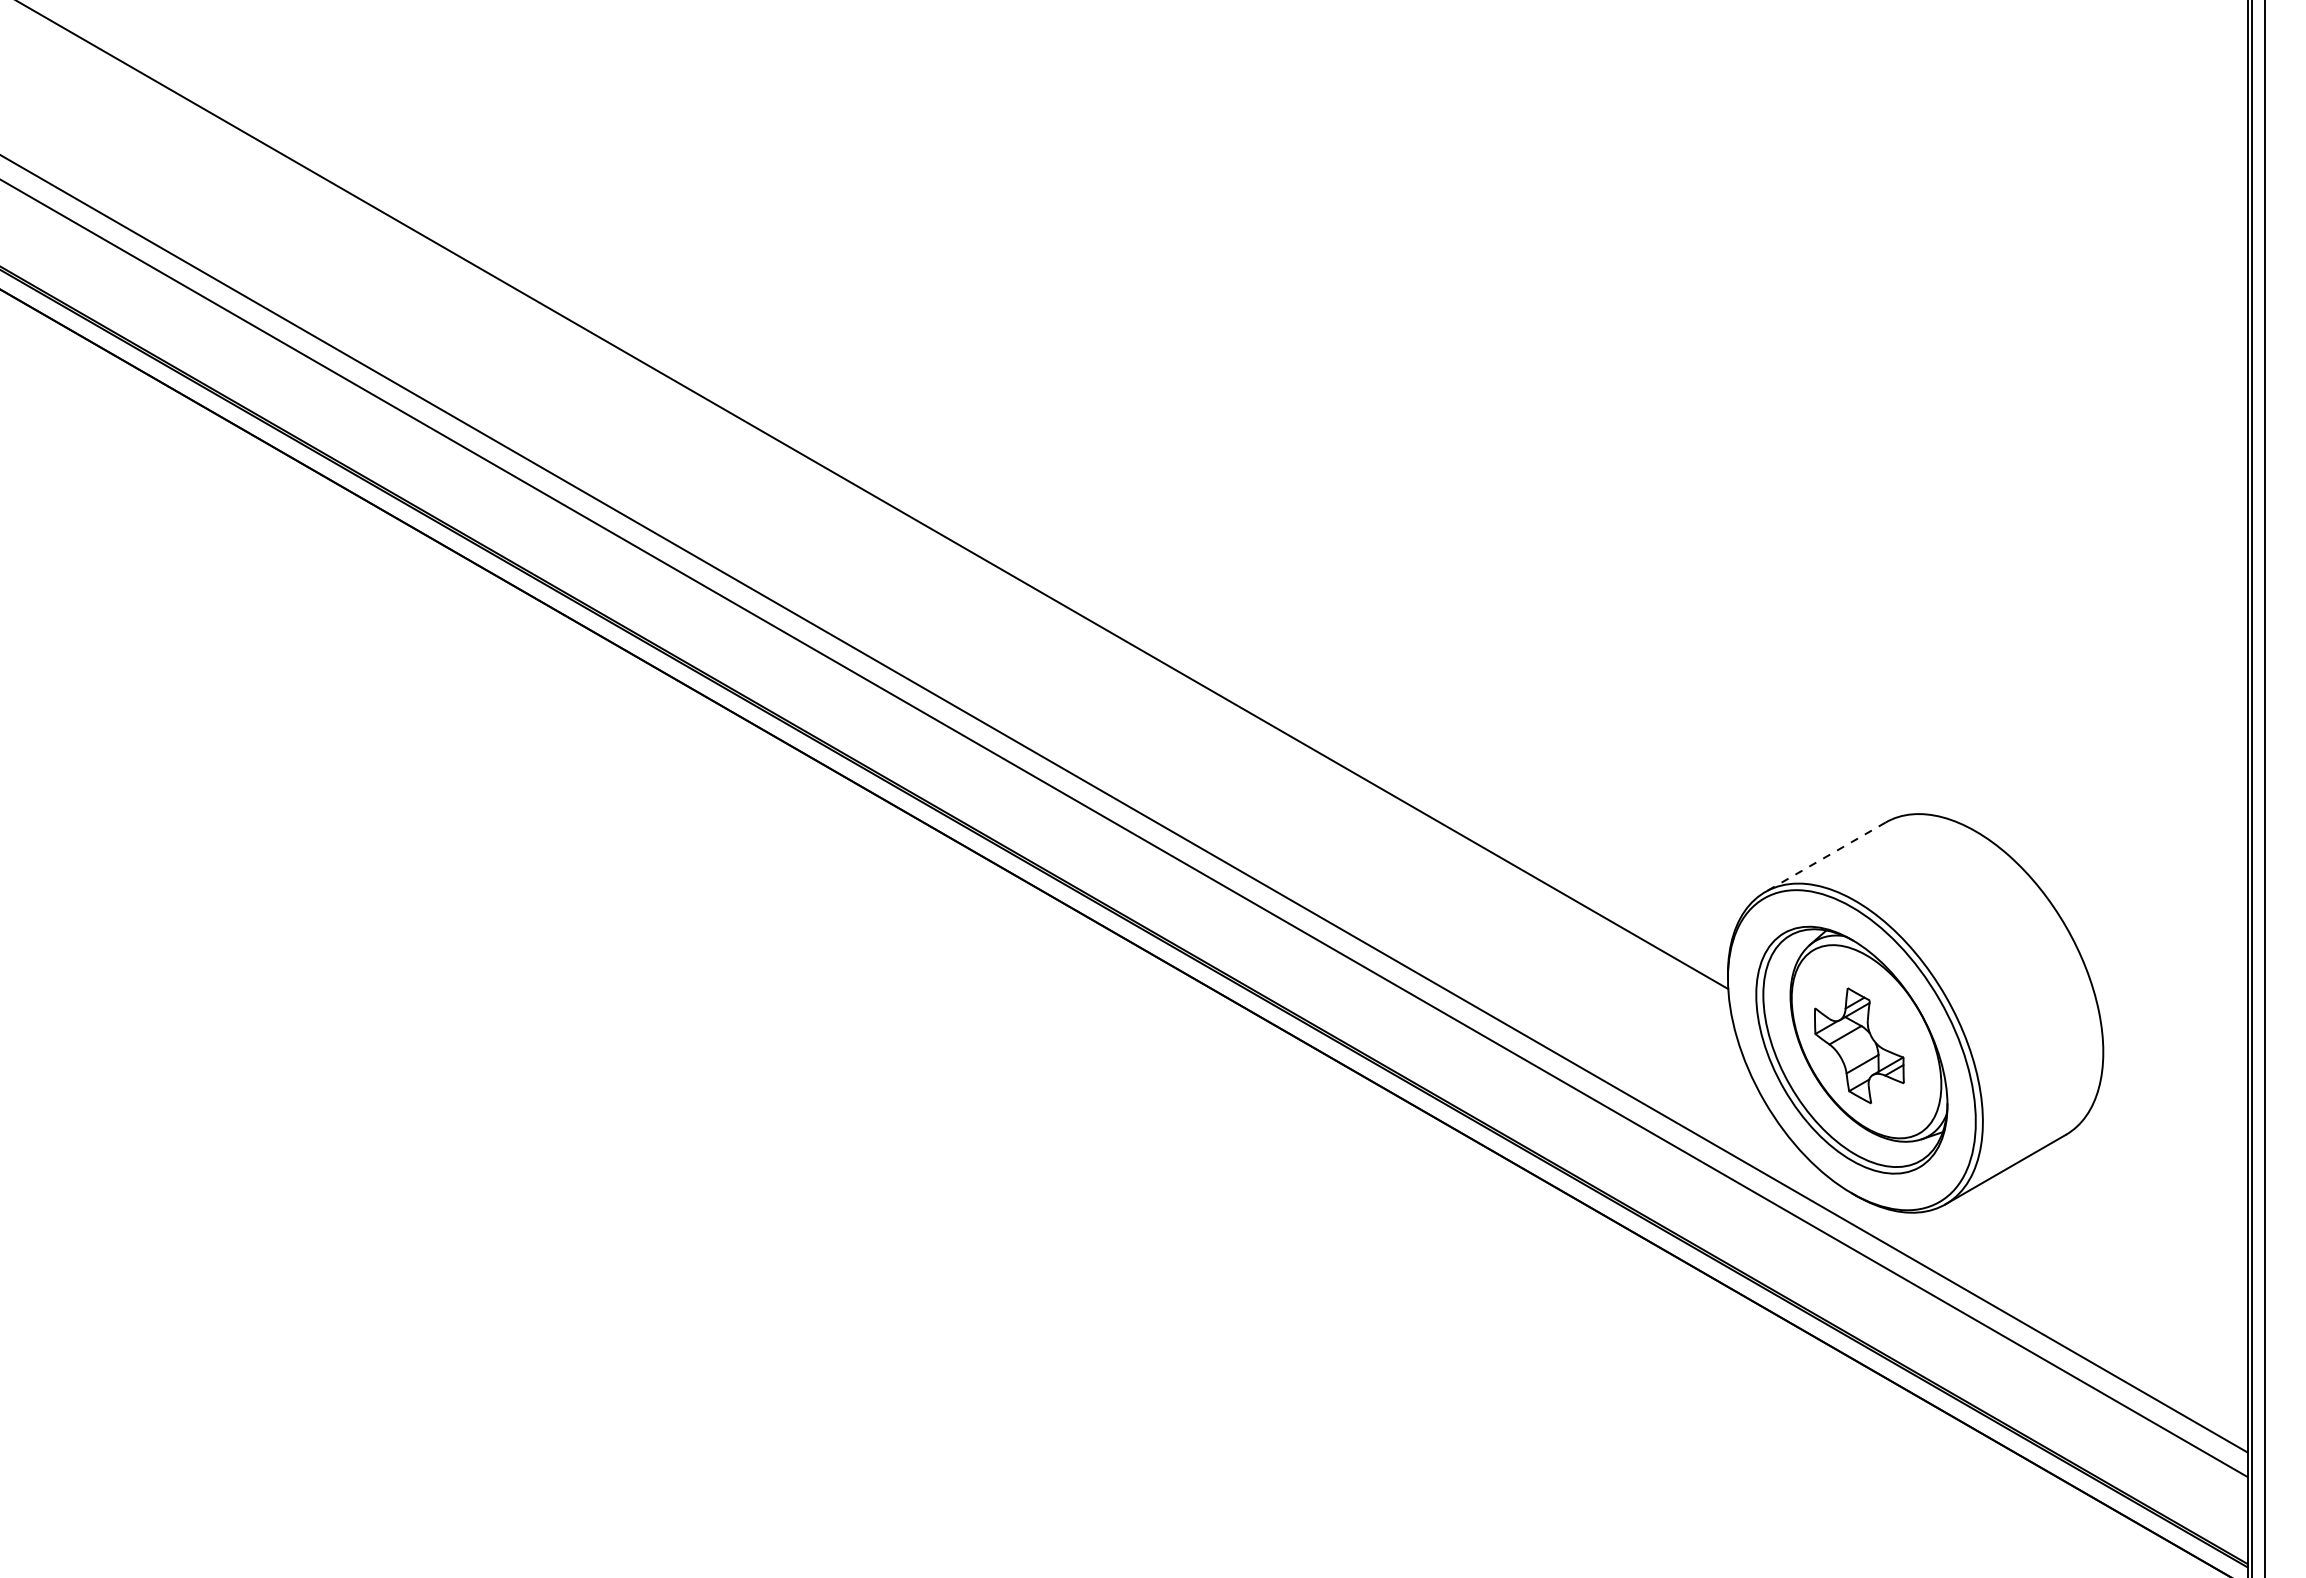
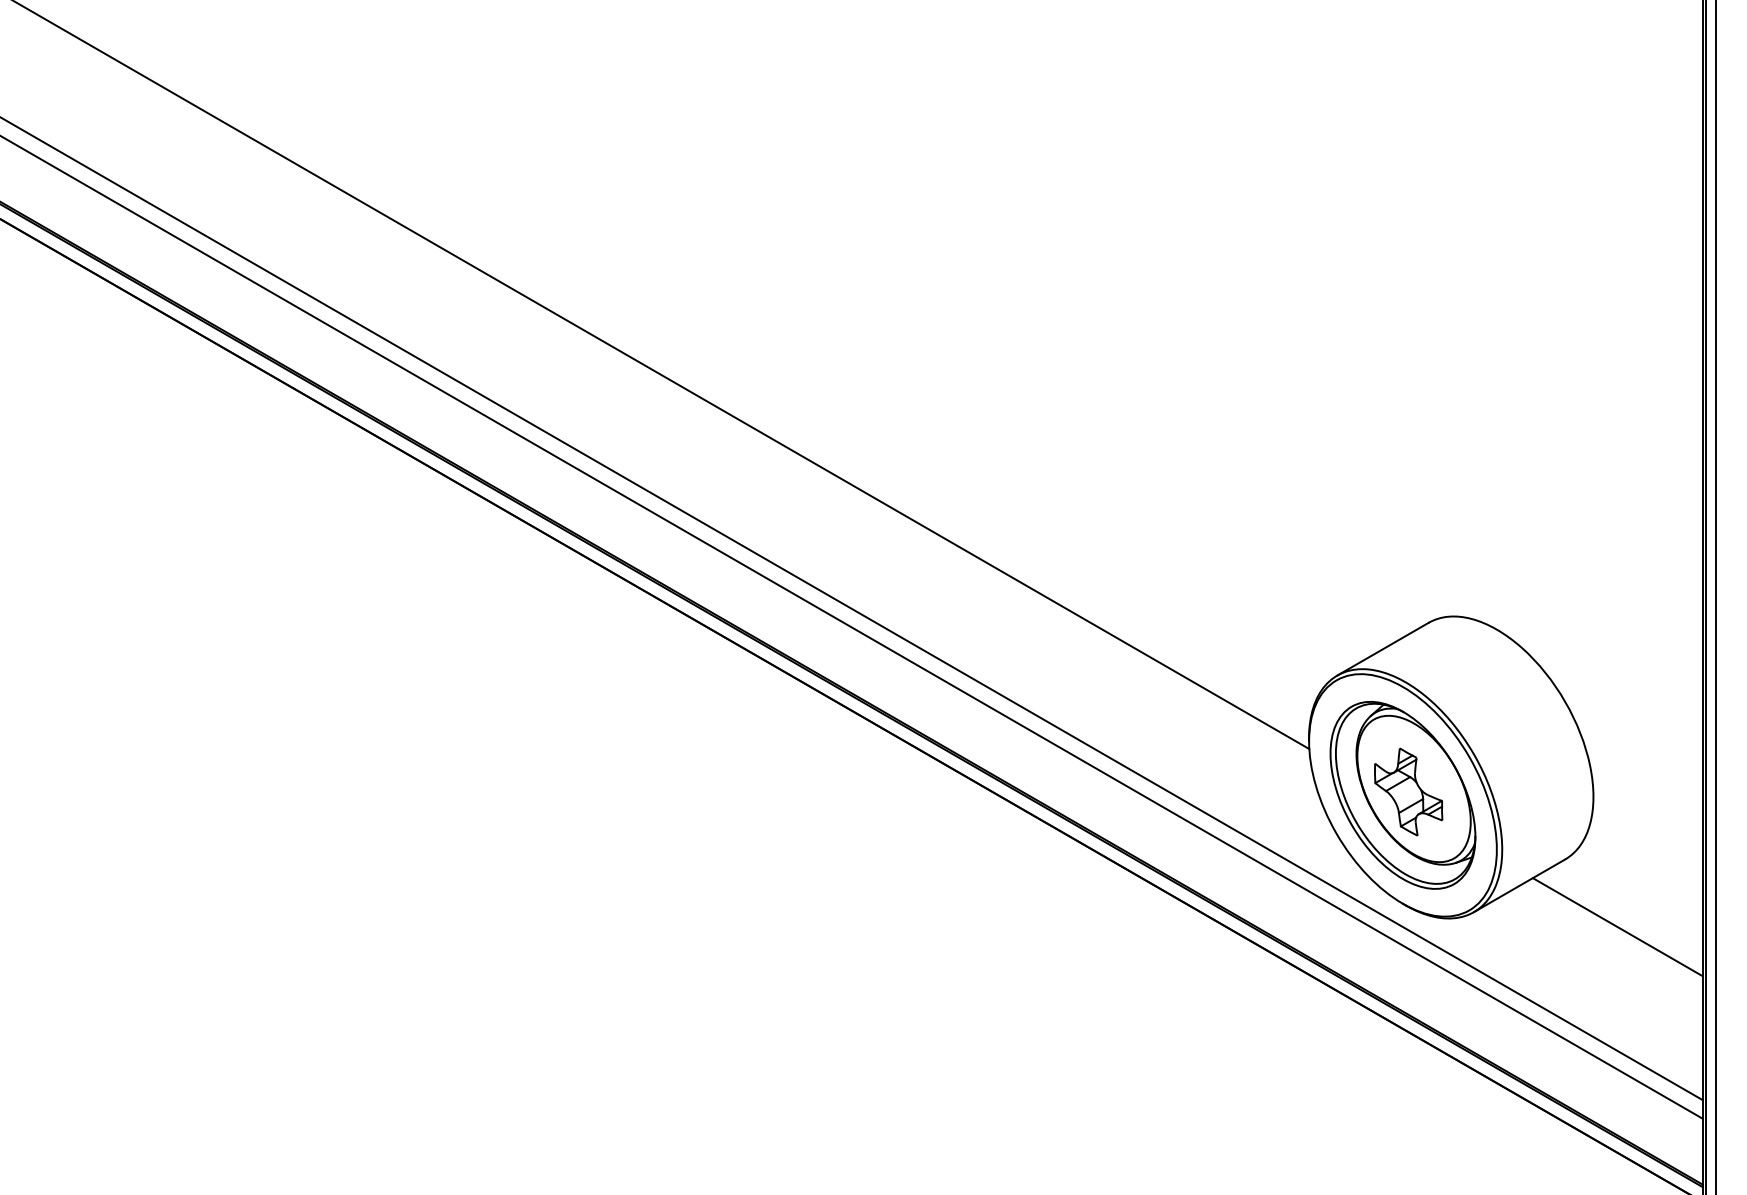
line: (1825, 857) -> (1382, 649), dashed -> solid
line: (2135, 1223) -> (1617, 926), added

